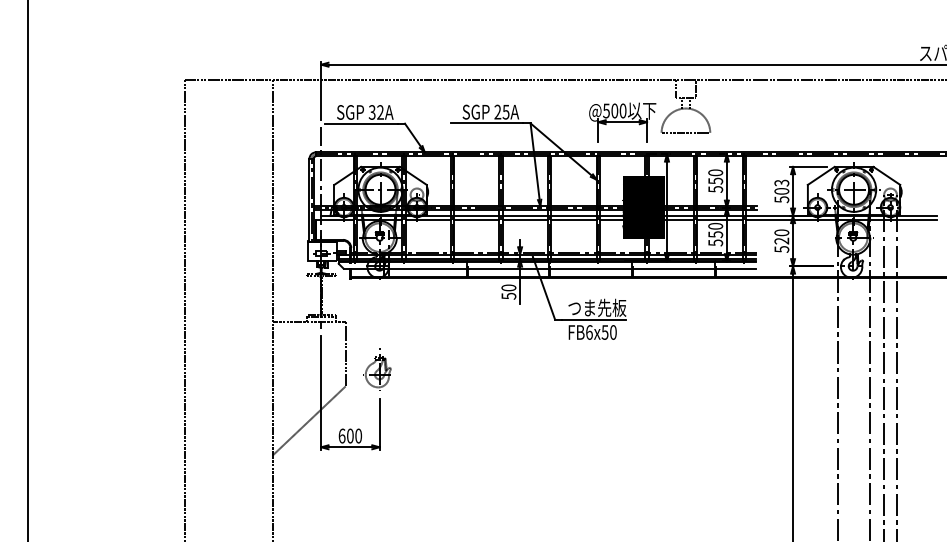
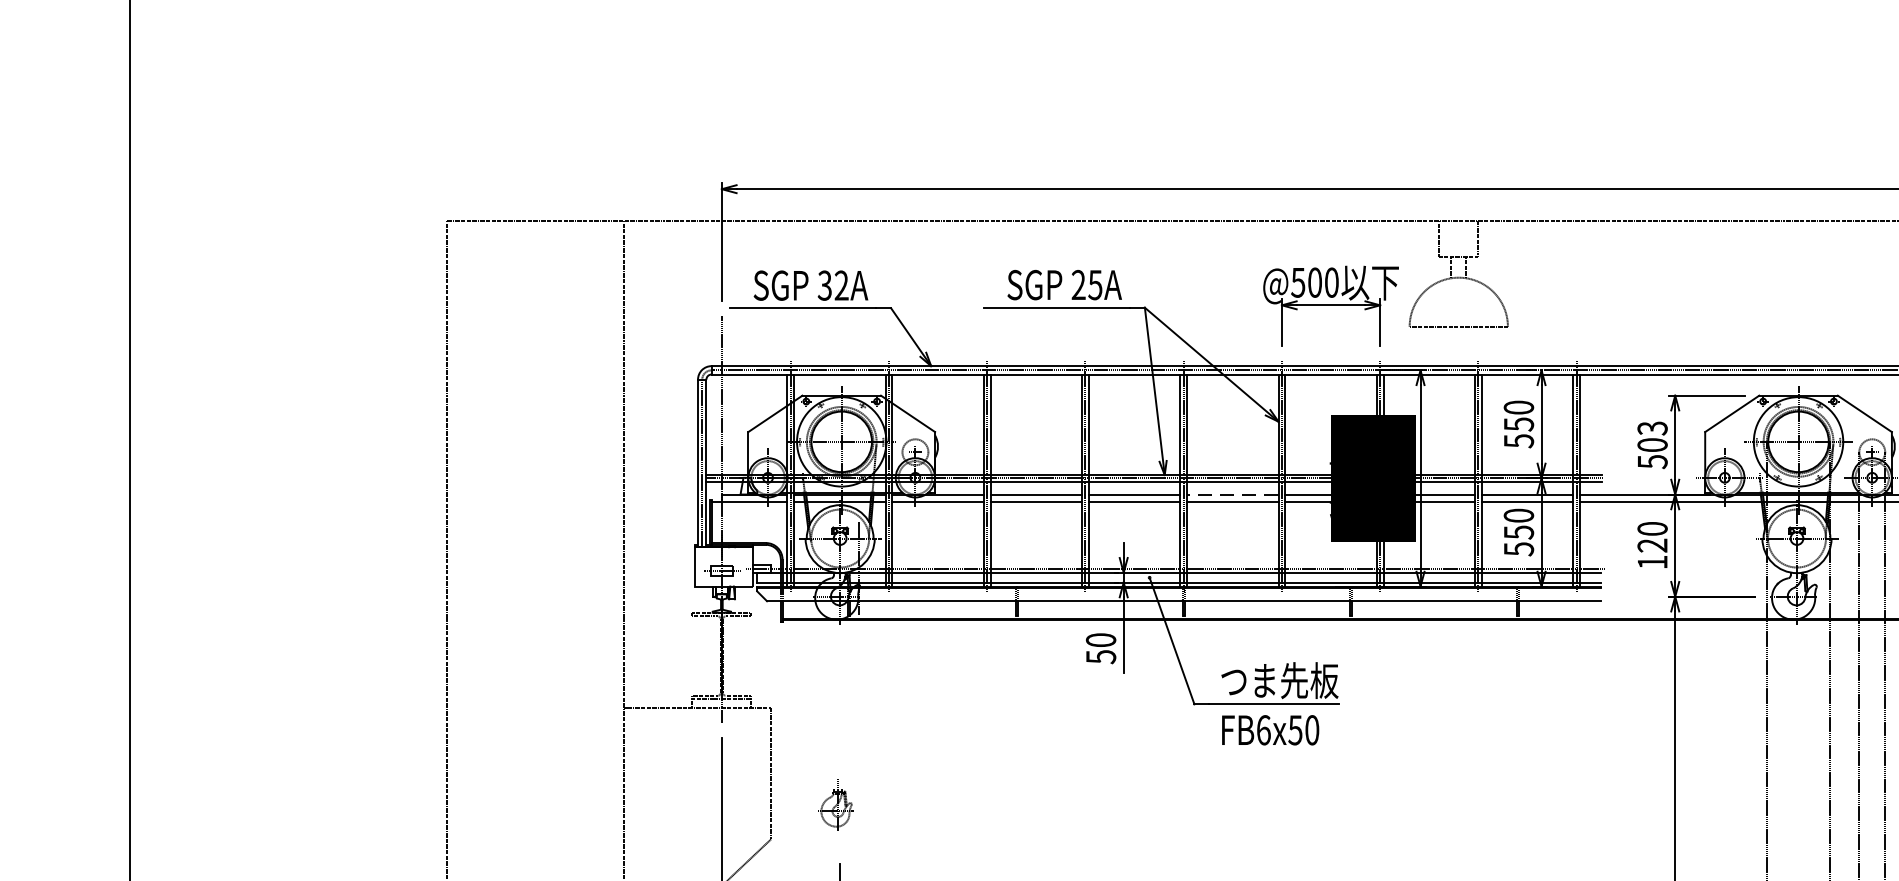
line: (574, 215) -> (1233, 493), solid -> dashed
text: (781, 249) -> (1651, 562), 520 -> 120
part: (377, 369) -> (835, 805), size x0.6

